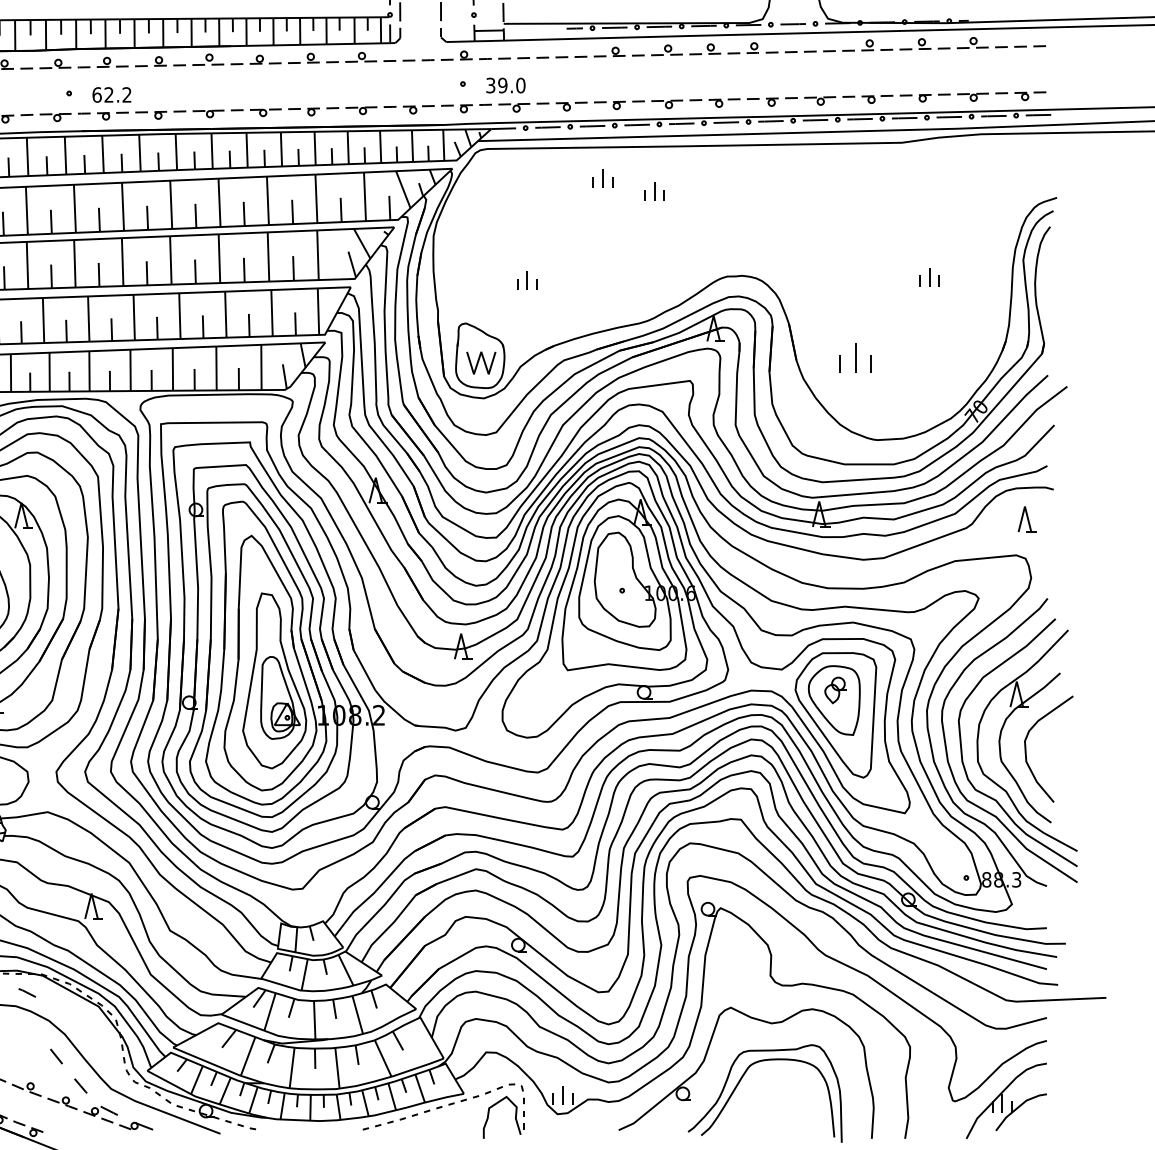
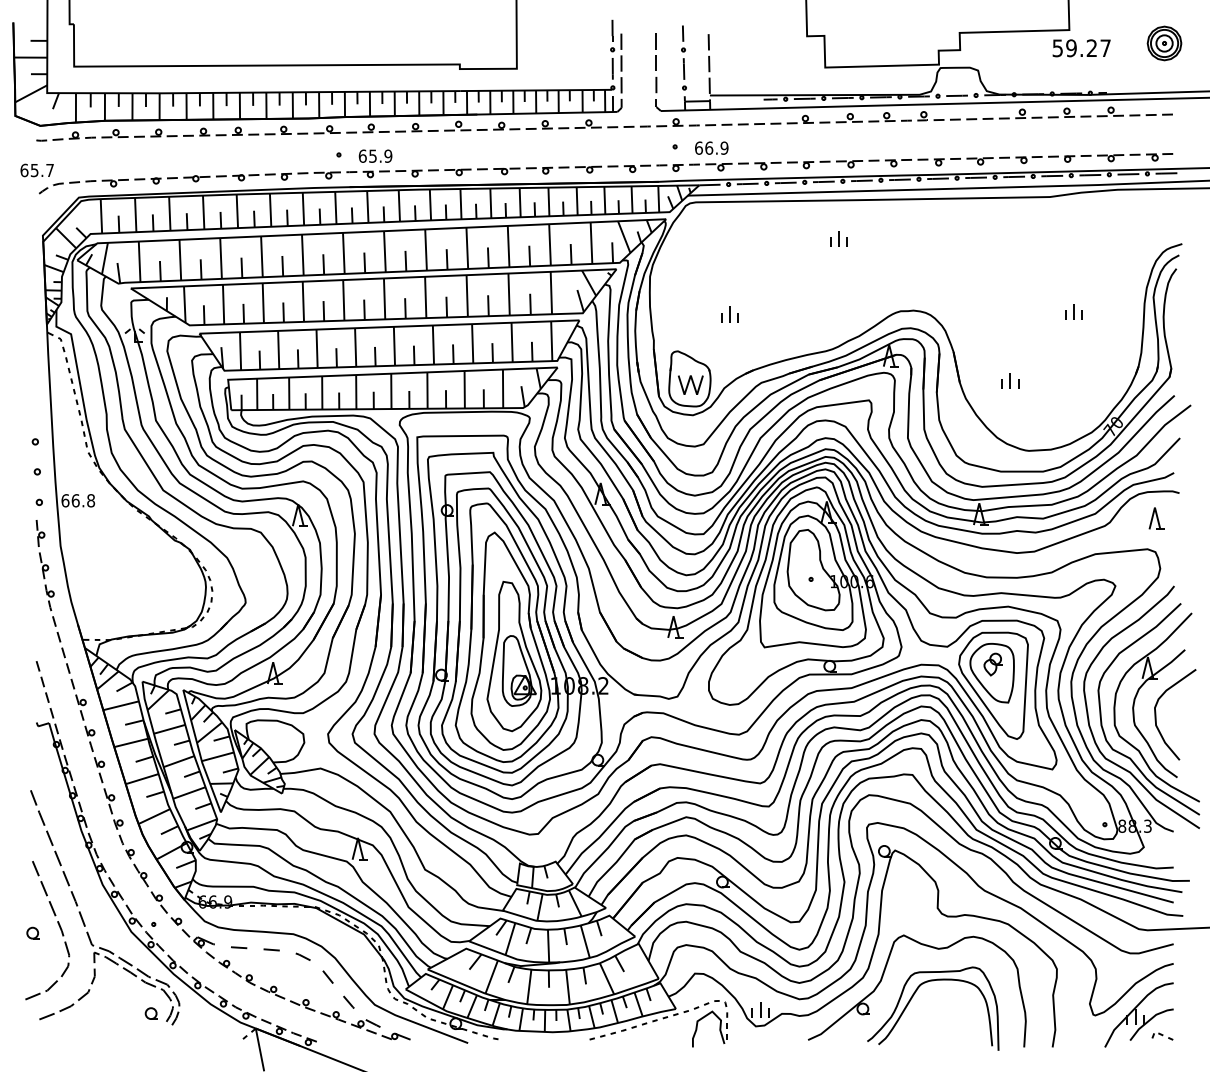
text: (505, 84) -> (711, 147), 39.0 -> 66.9
text: (117, 94) -> (380, 155), 62.2 -> 65.9
part: (602, 178) -> (794, 227), removed
part: (855, 357) -> (1010, 380), size x0.62
line: (26, 992) -> (302, 956), moved
part: (1033, 1126) -> (1162, 1036), added

